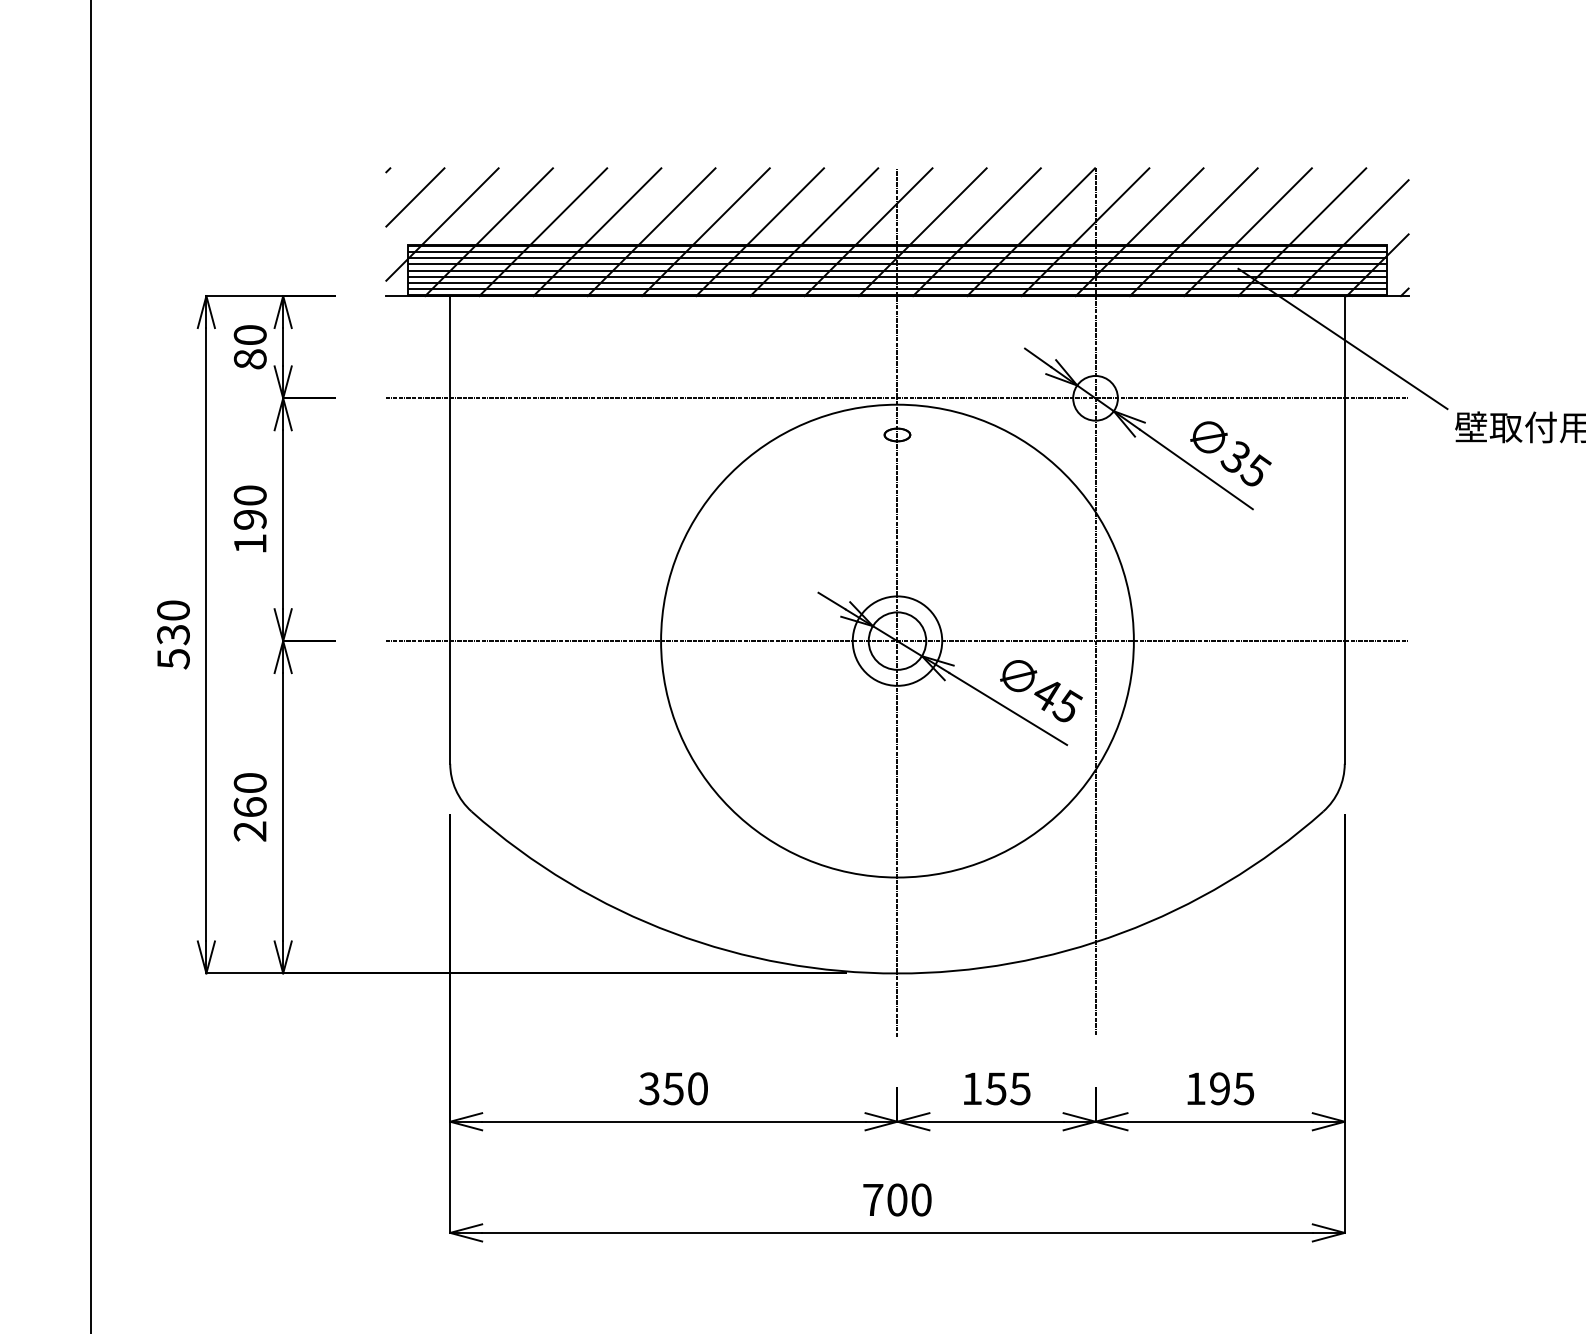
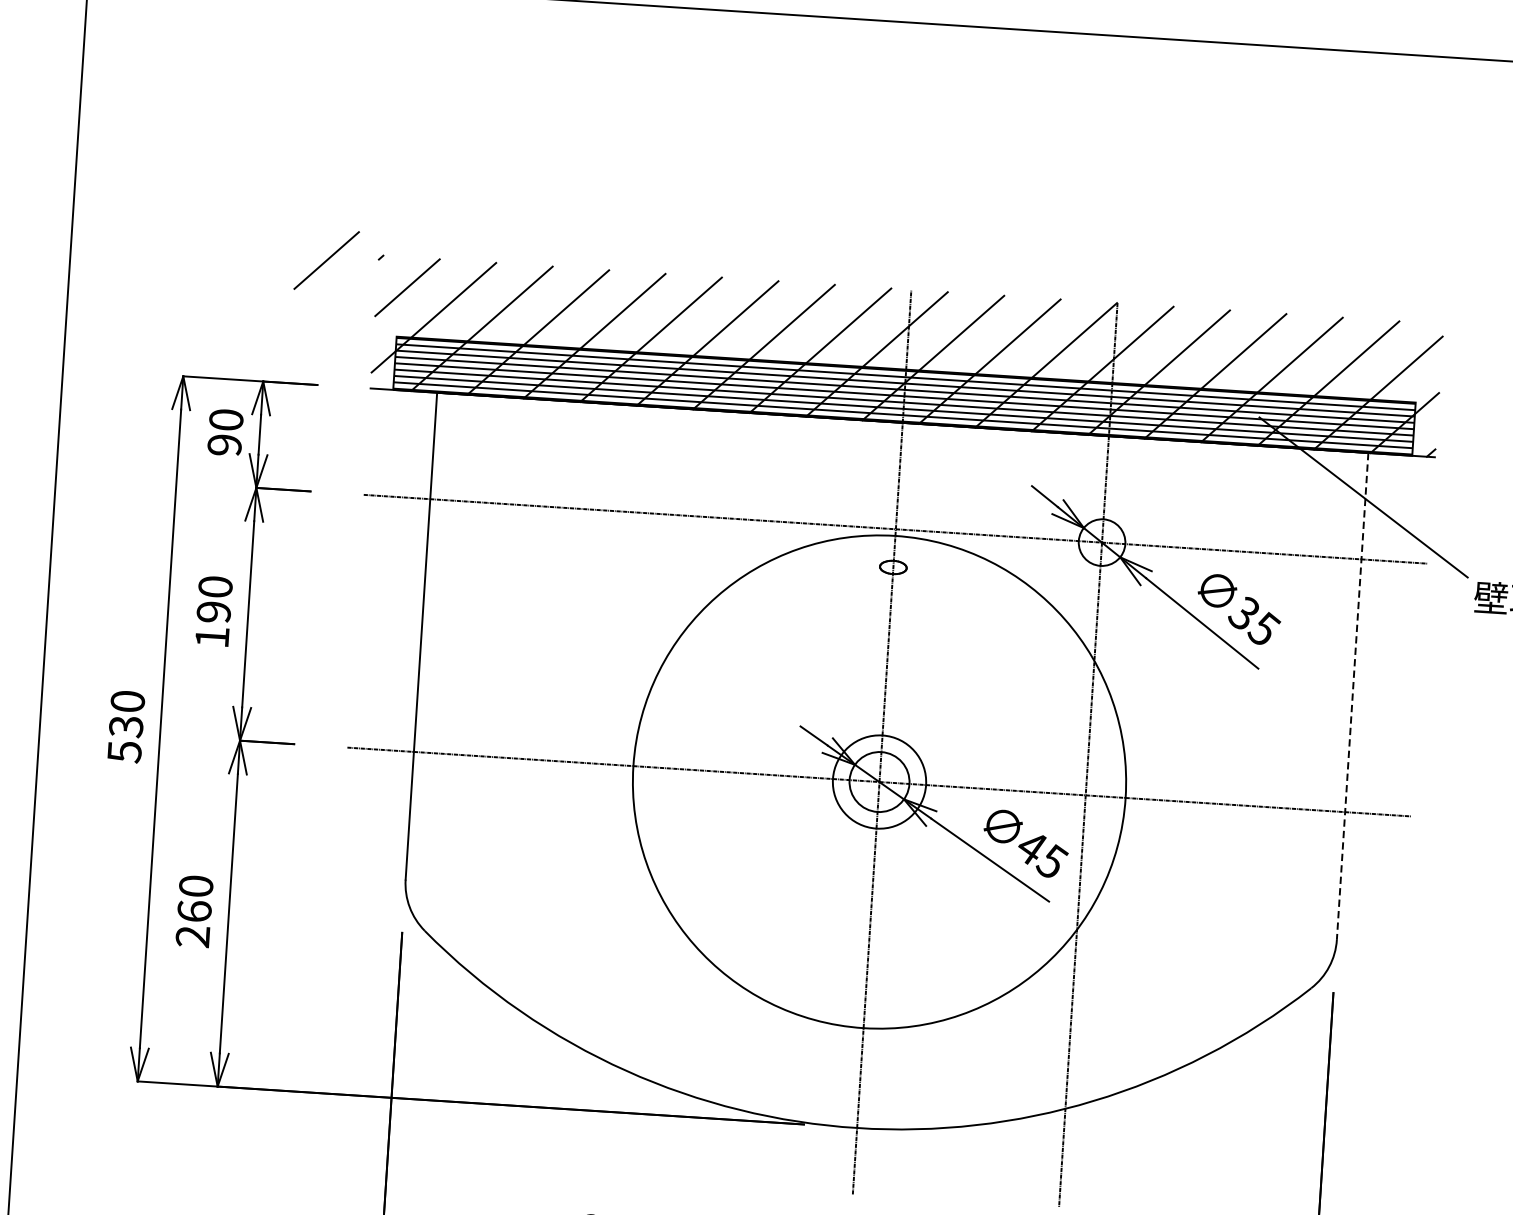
line: (336, 176) -> (326, 260), added
text: (249, 359) -> (223, 445), 80 -> 90
line: (1344, 529) -> (1352, 695), solid -> dashed

